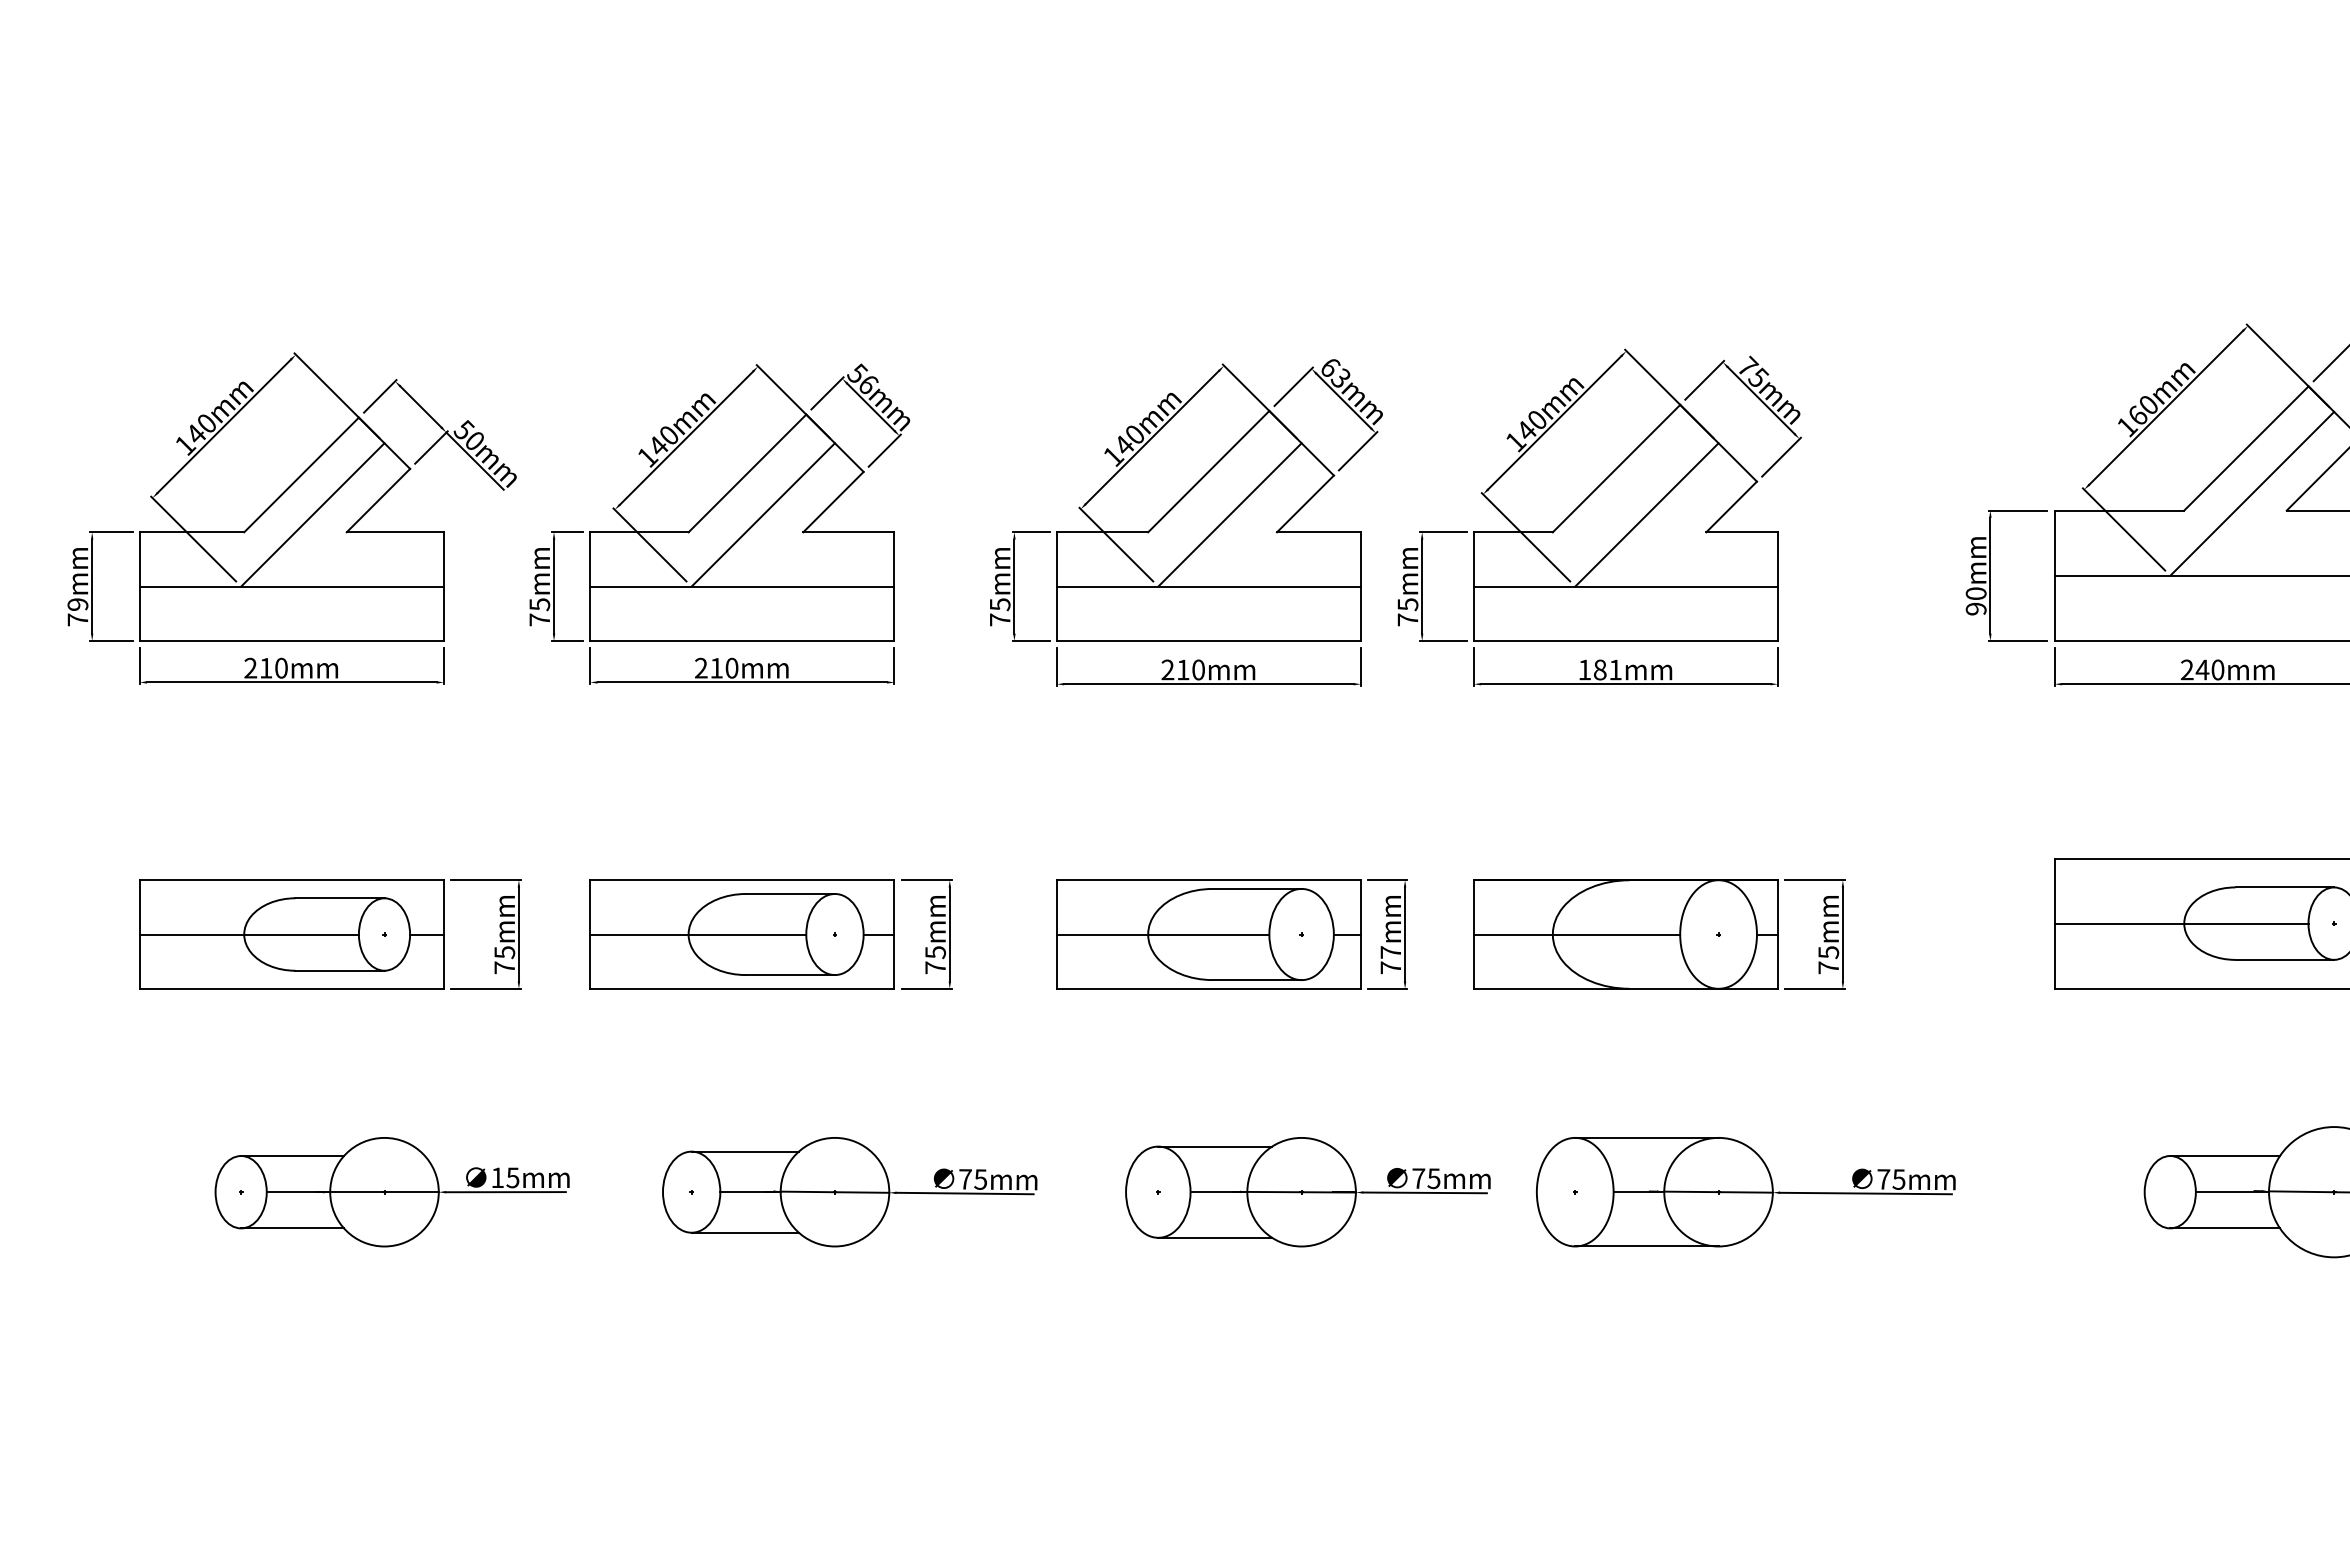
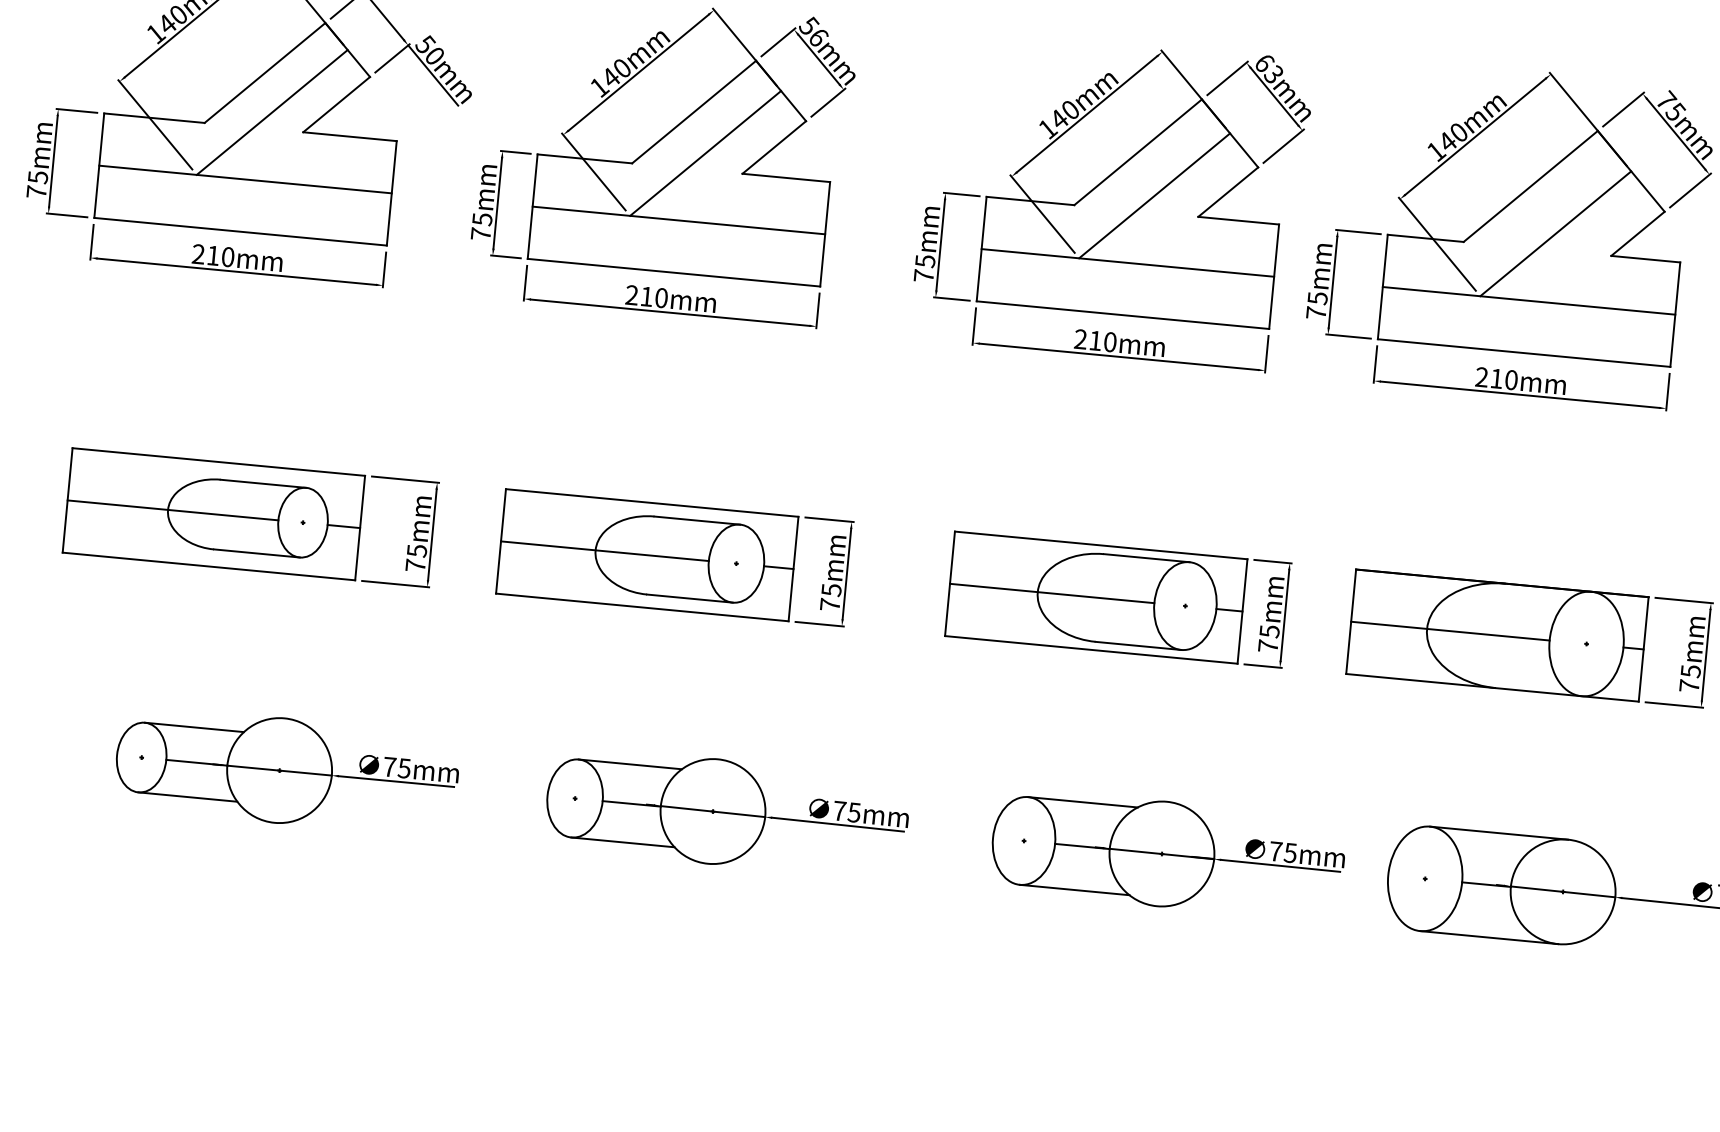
text: (77, 604) -> (37, 177), 79mm -> 75mm
text: (1599, 669) -> (1496, 378), 181mm -> 210mm
text: (1390, 952) -> (1269, 631), 77mm -> 75mm
text: (497, 1177) -> (389, 766), 15mm -> 75mm

